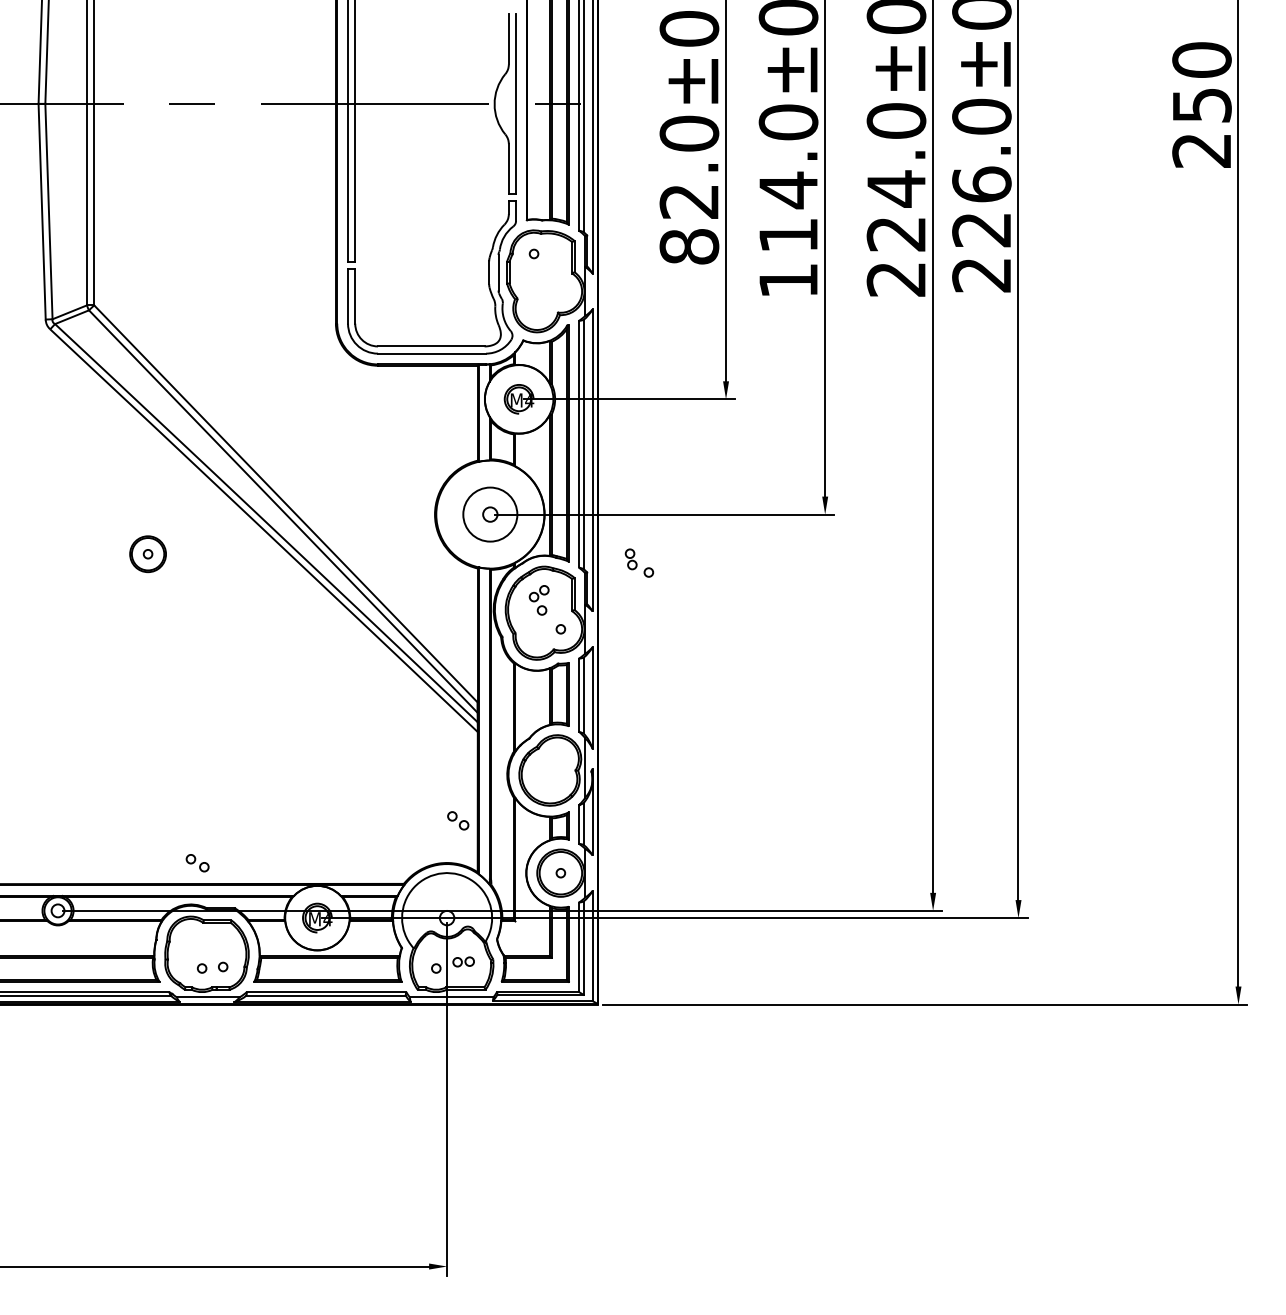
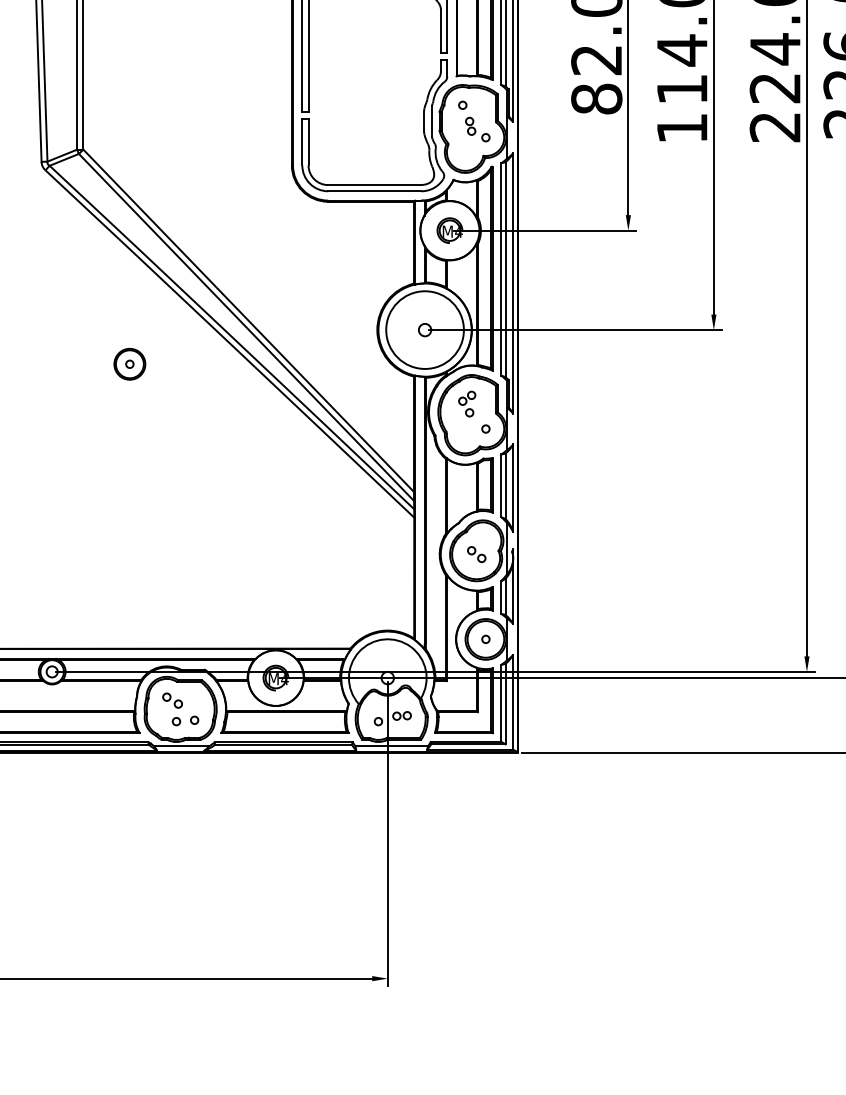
circle: (490, 514) -> (425, 330), size x1.67
part: (639, 562) -> (477, 129), moved
part: (458, 820) -> (476, 554), moved
part: (197, 863) -> (172, 700), moved

